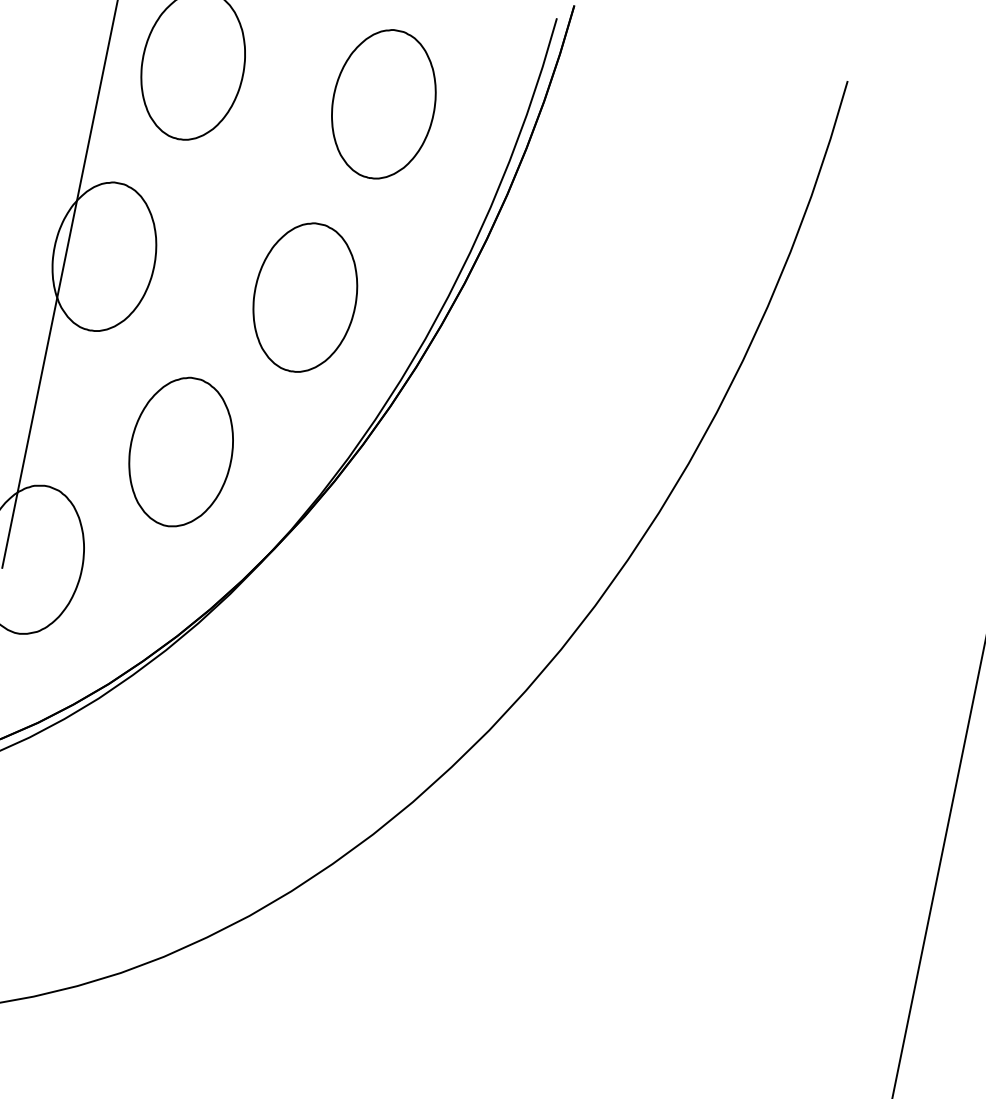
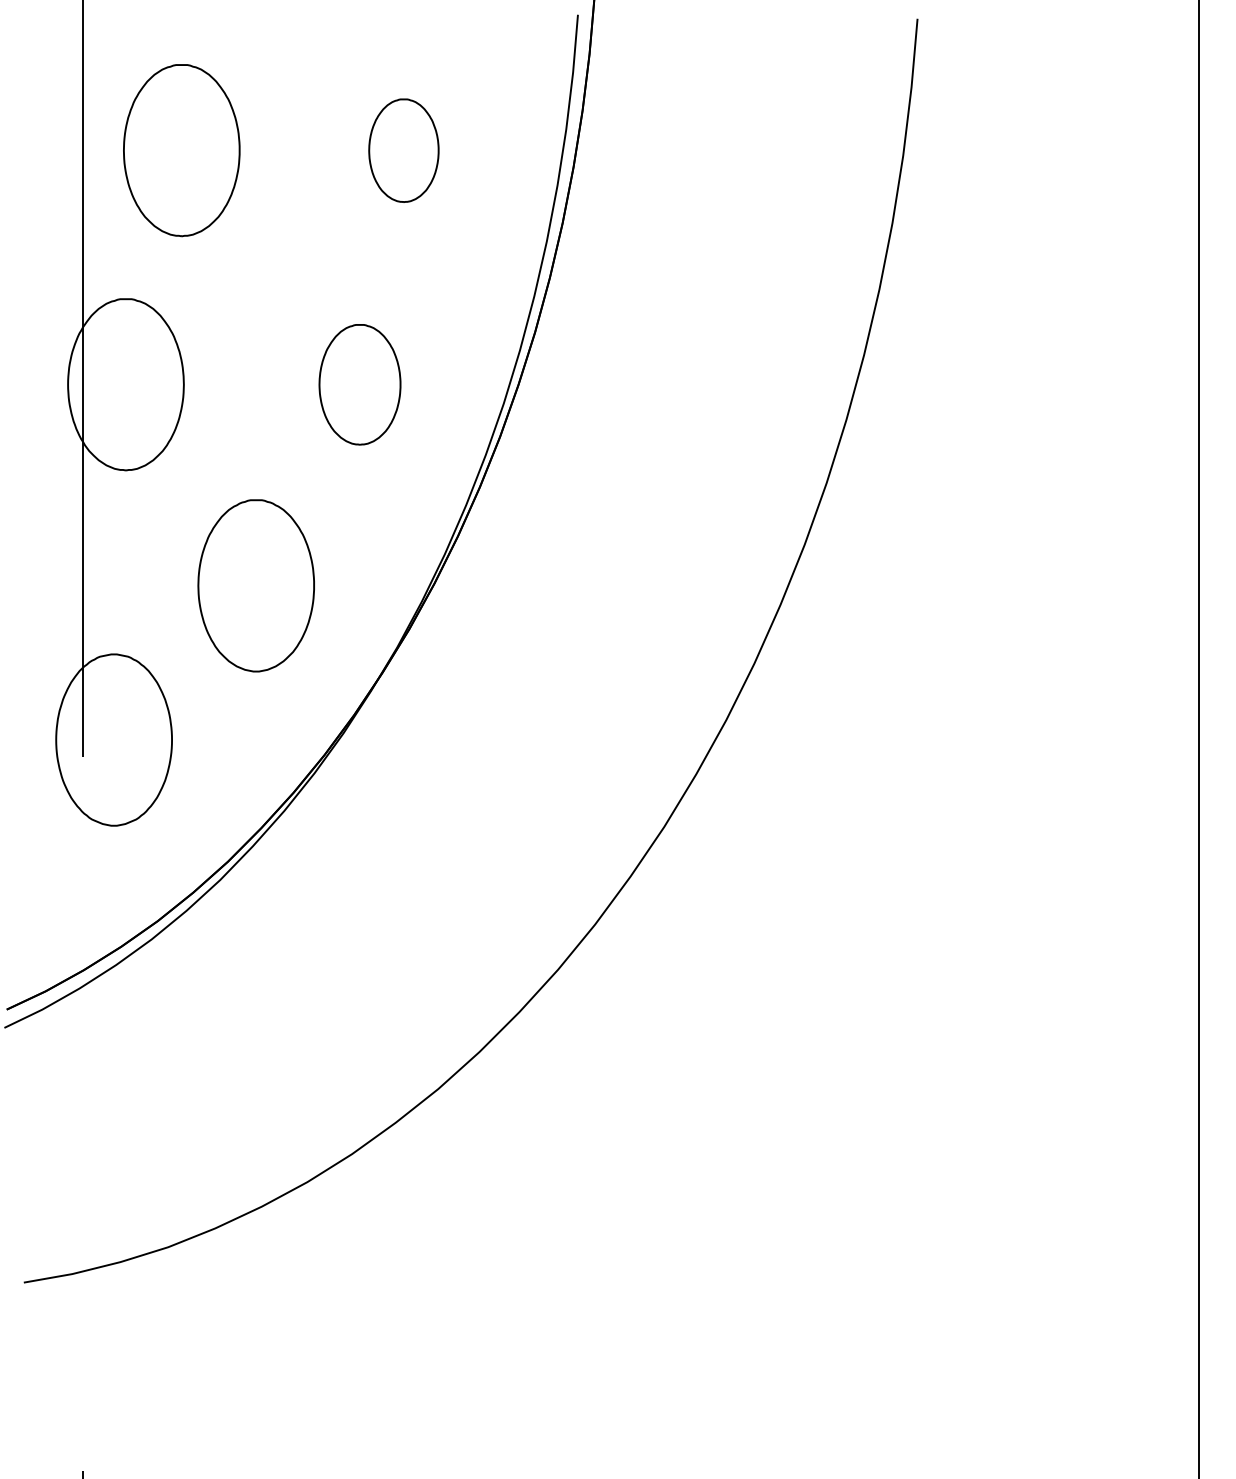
part: (383, 104) -> (403, 150), size x0.6
part: (304, 297) -> (359, 384), size x0.7

